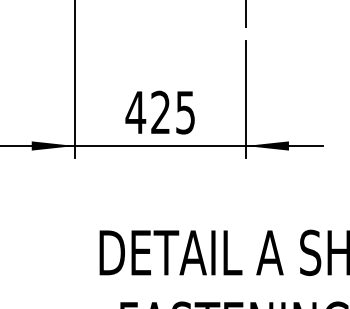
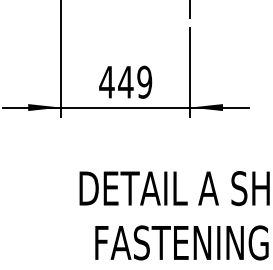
text: (173, 111) -> (135, 81), 425 -> 449

